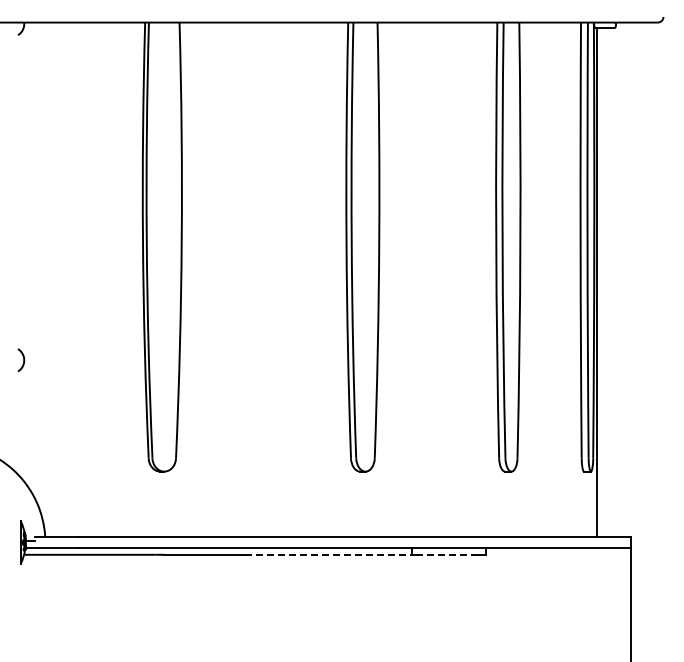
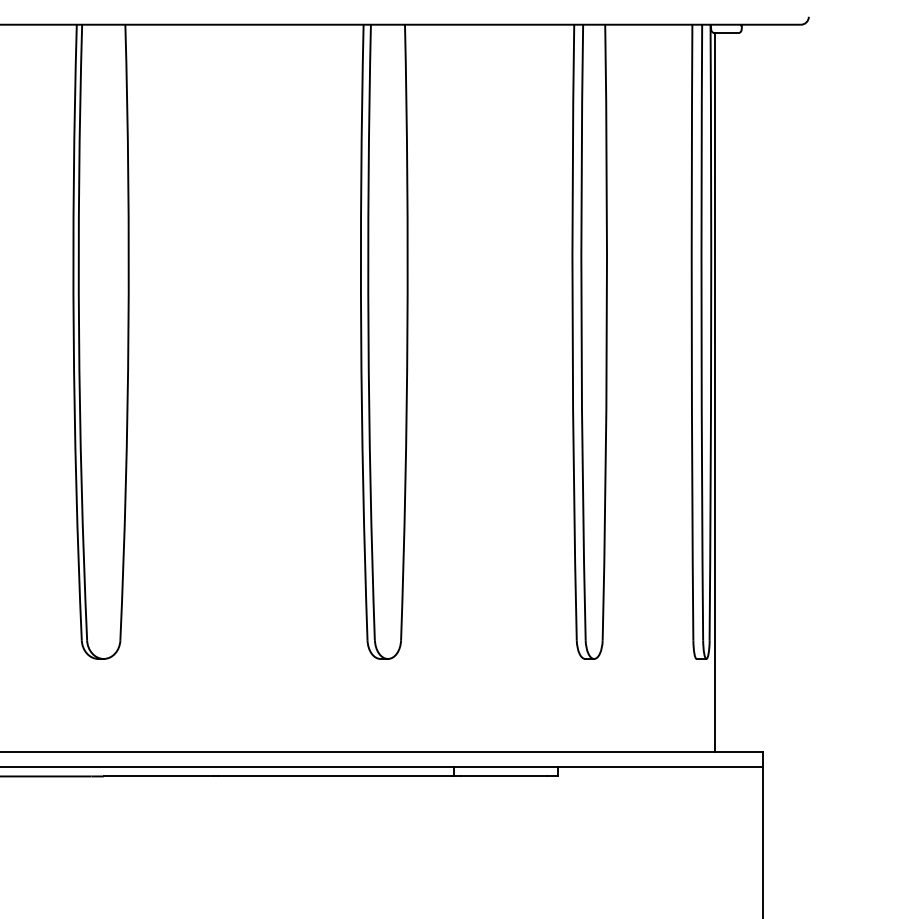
line: (327, 554) -> (334, 776), dashed -> solid
line: (447, 554) -> (503, 776), dashed -> solid

